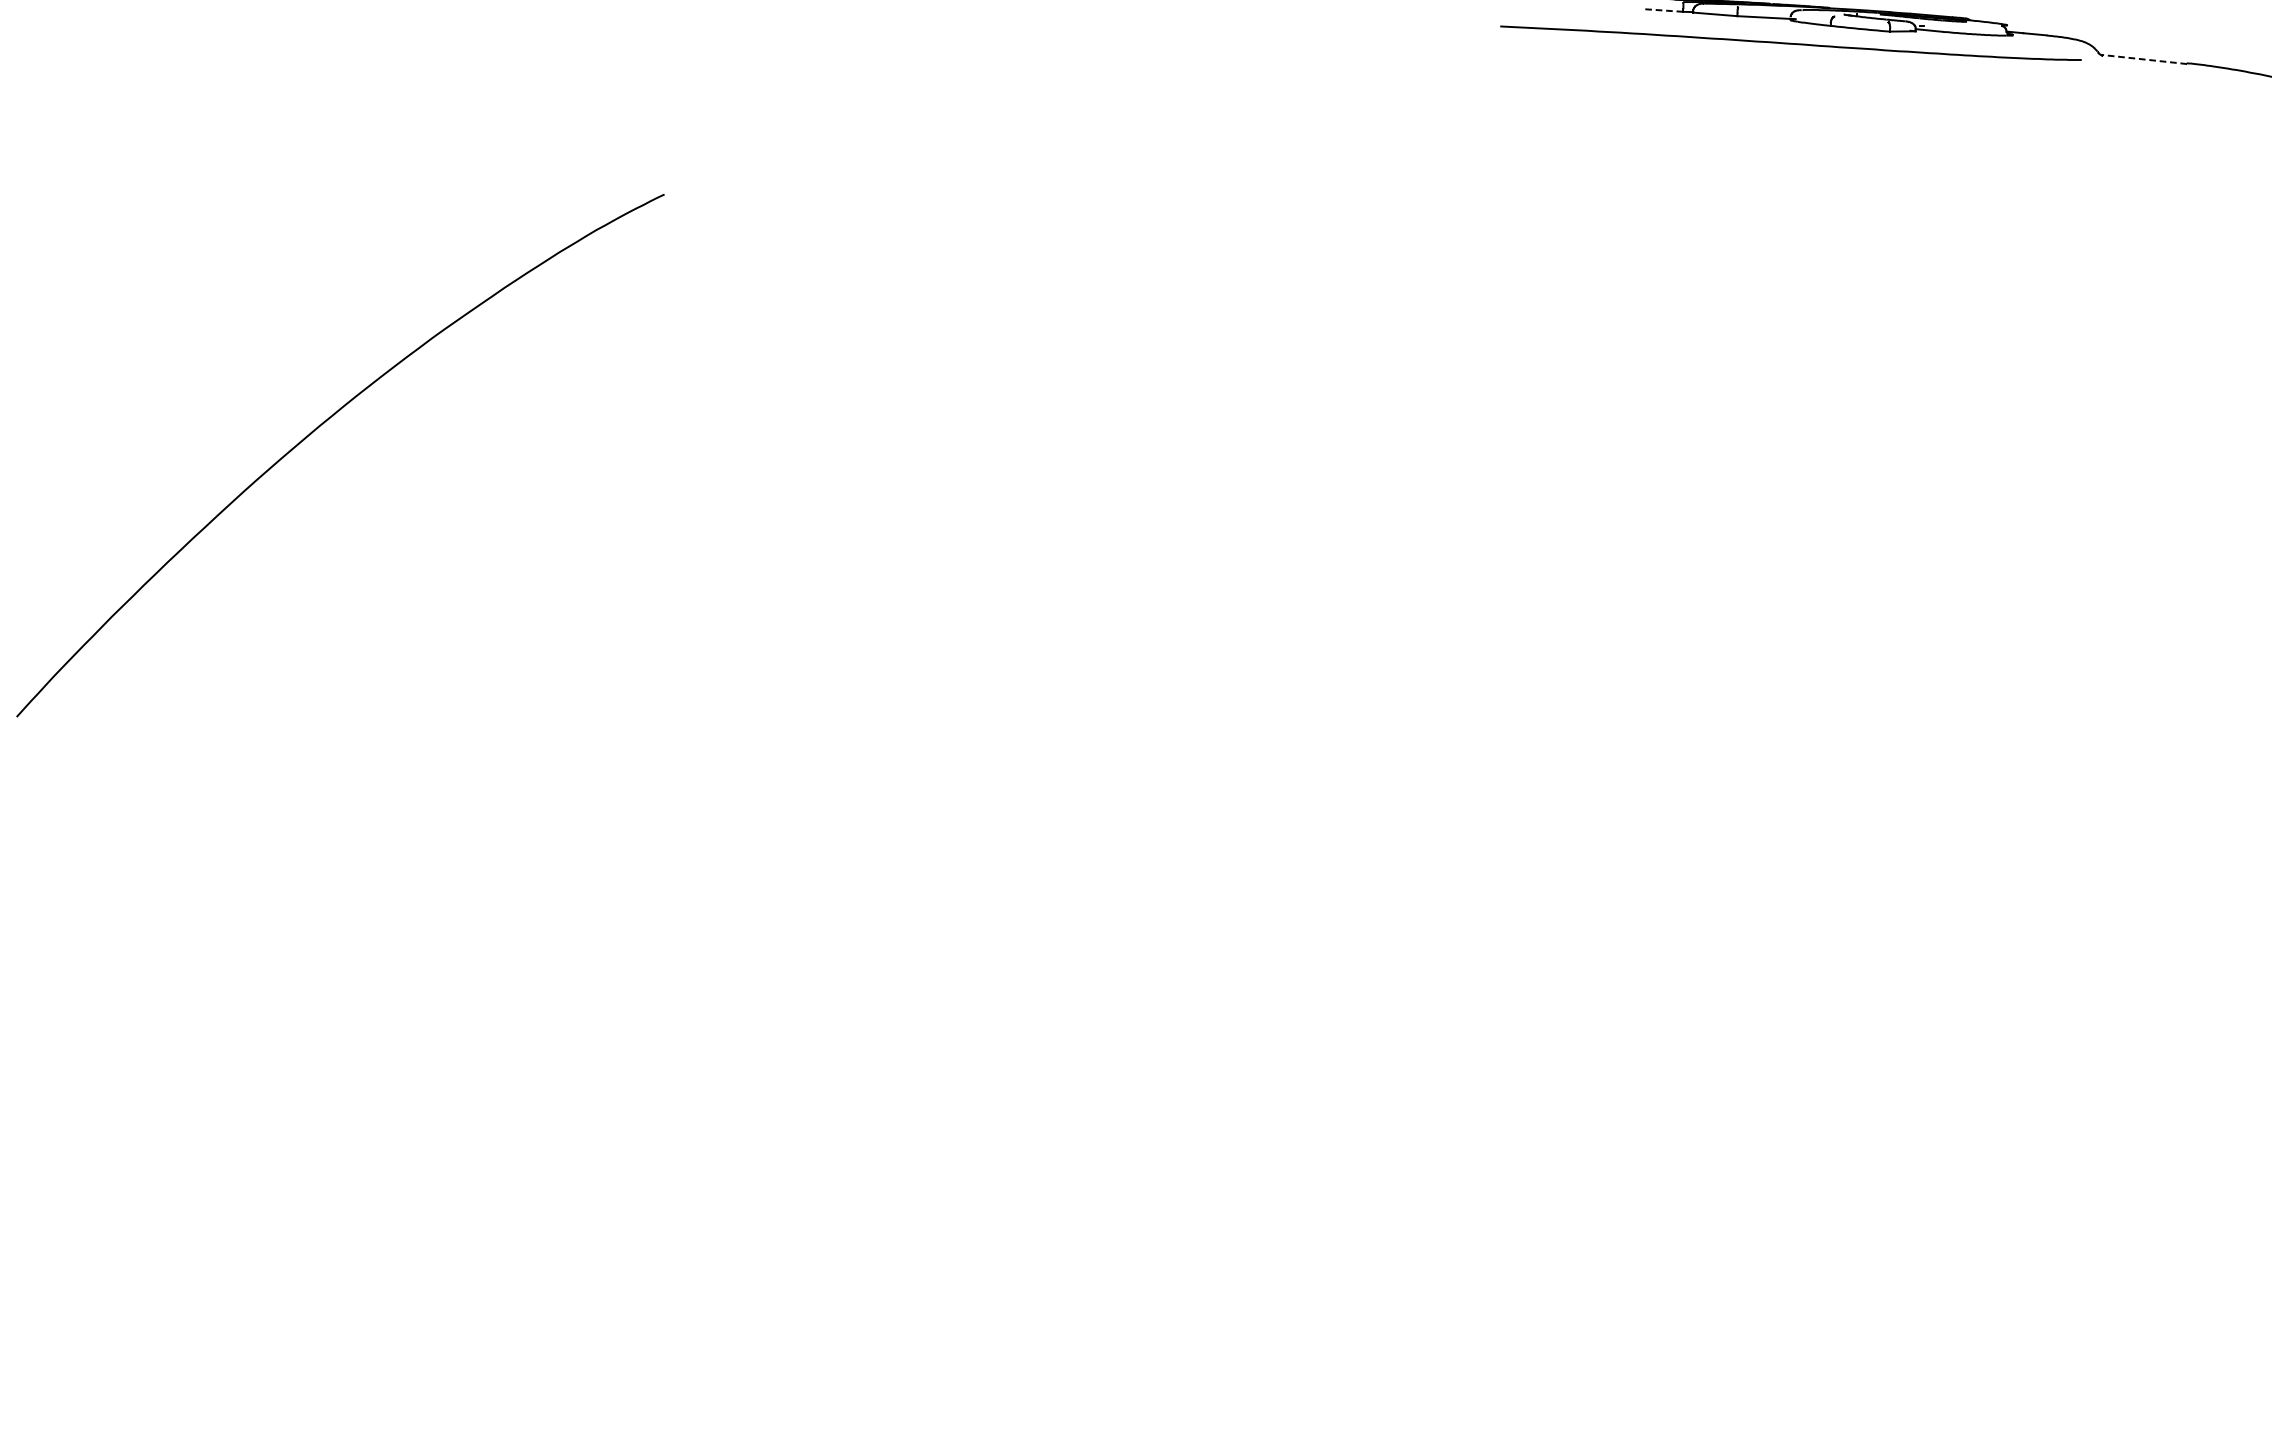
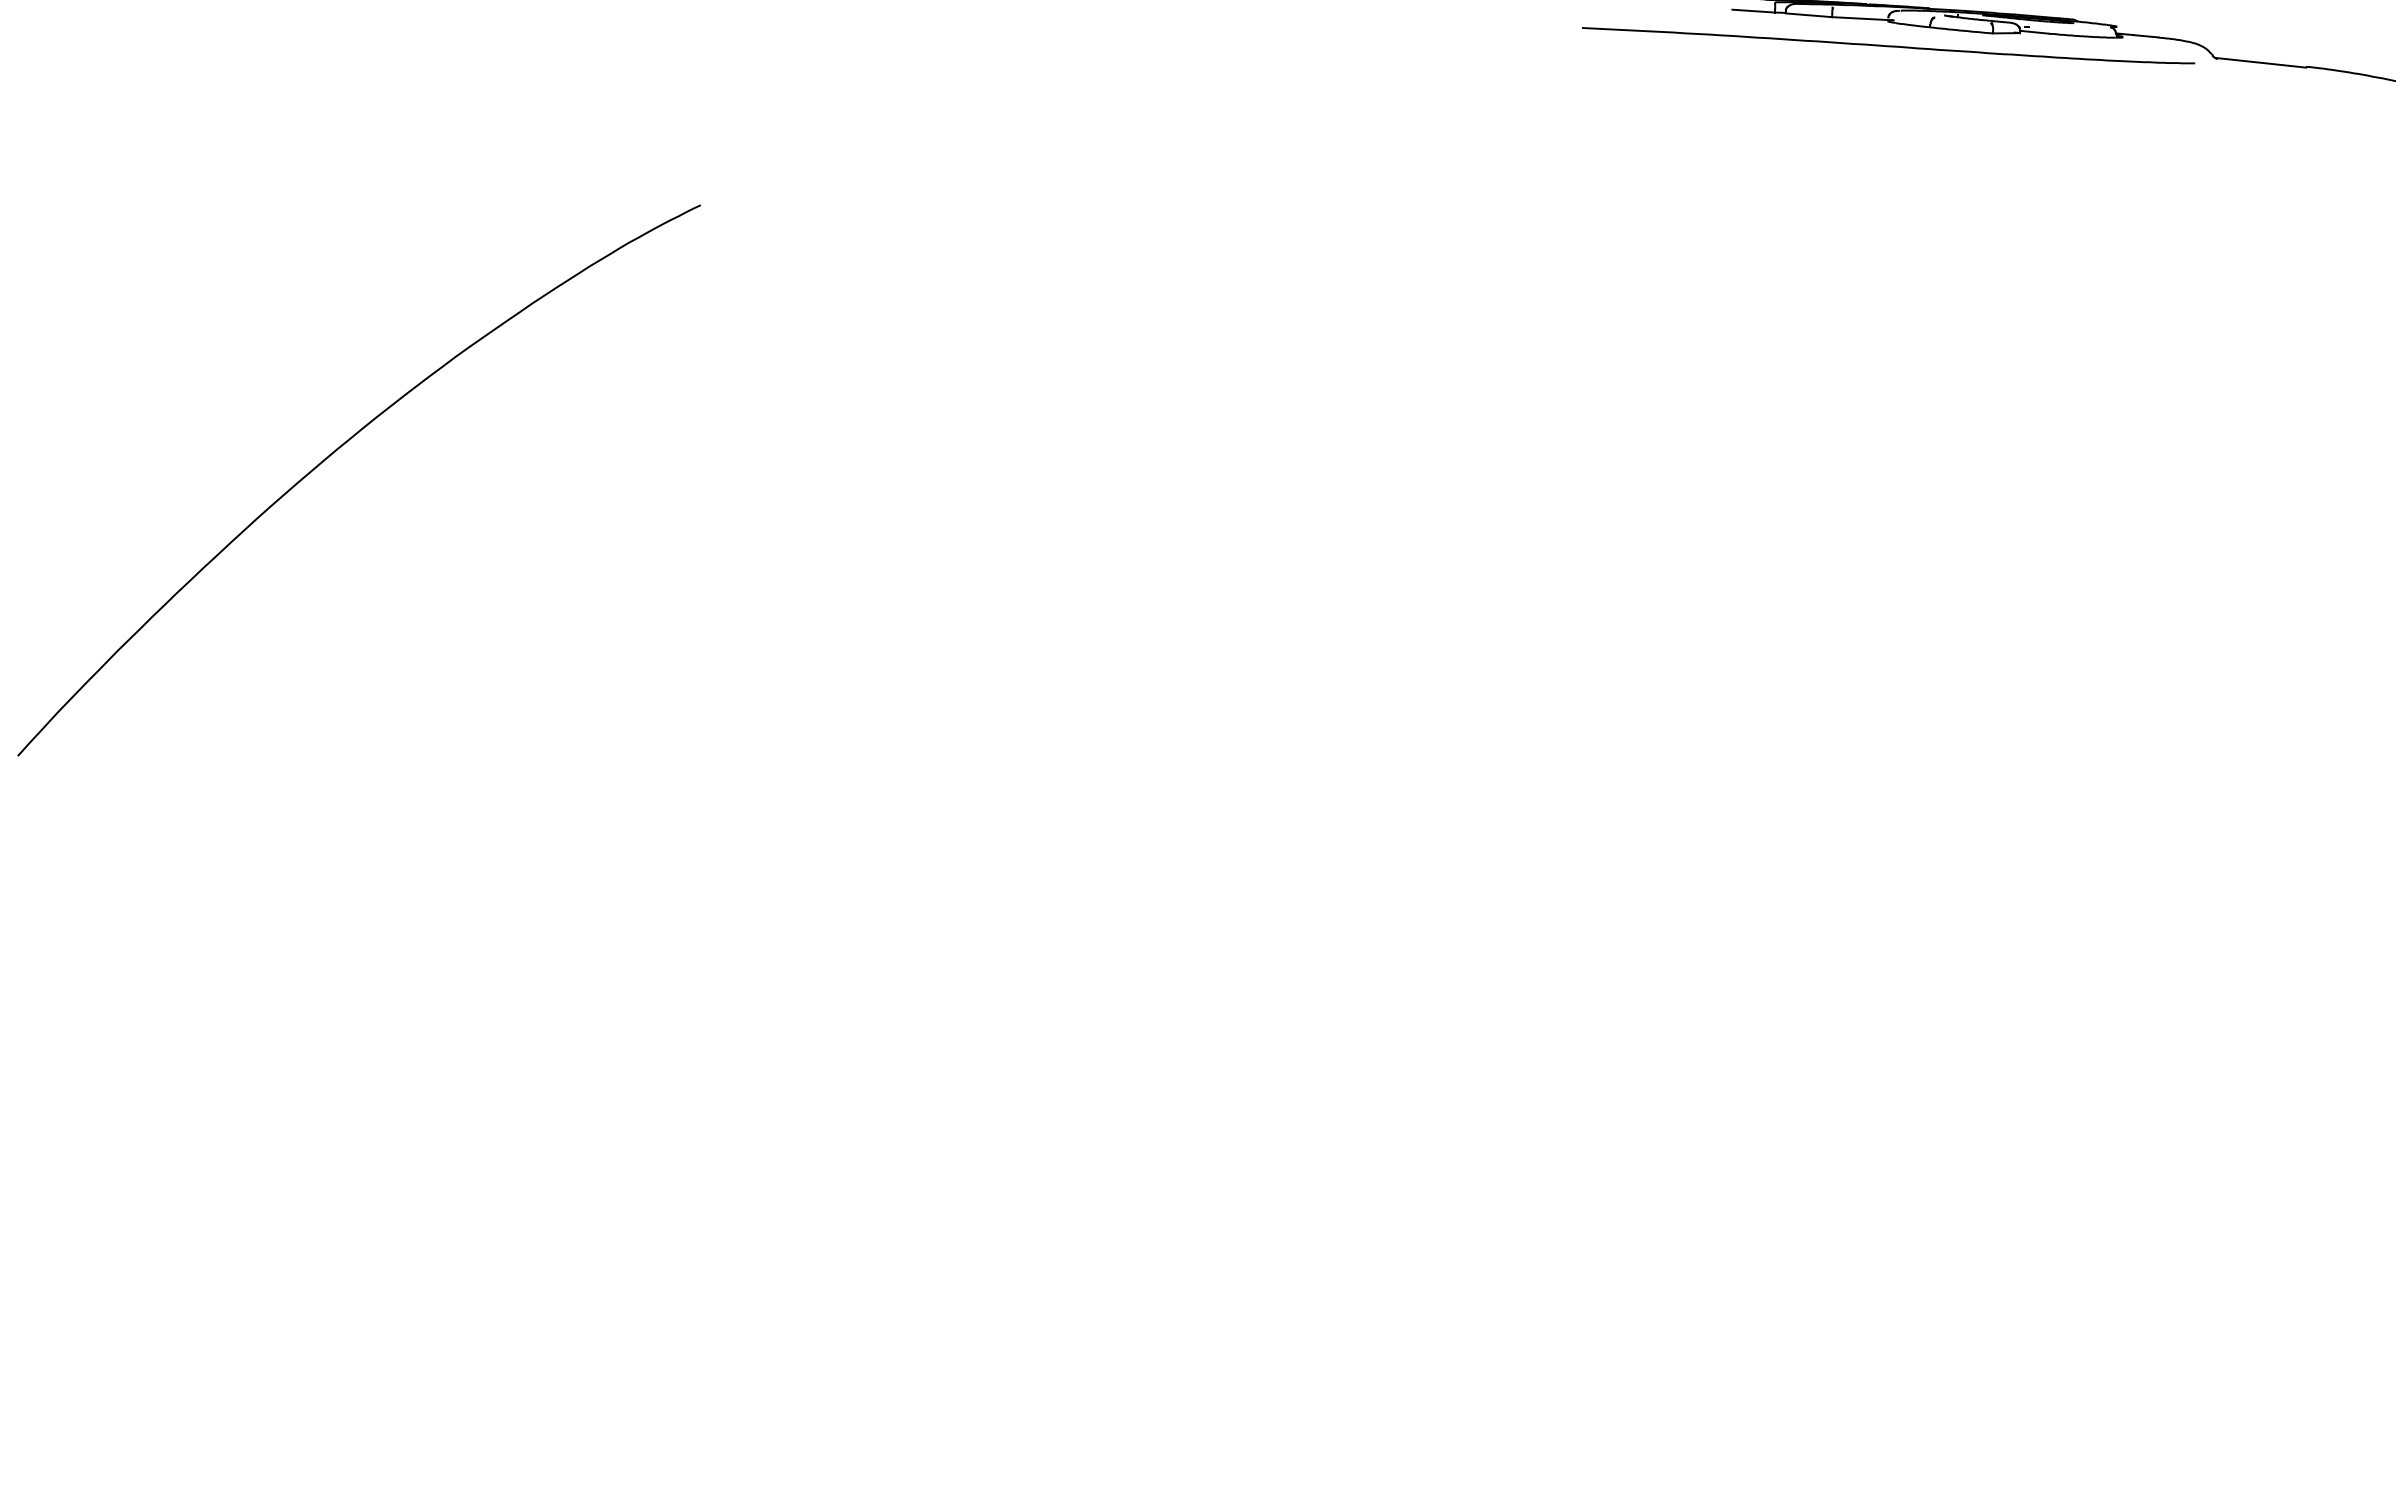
line: (1662, 10) -> (1753, 11), dashed -> solid
line: (2143, 59) -> (2260, 62), dashed -> solid

